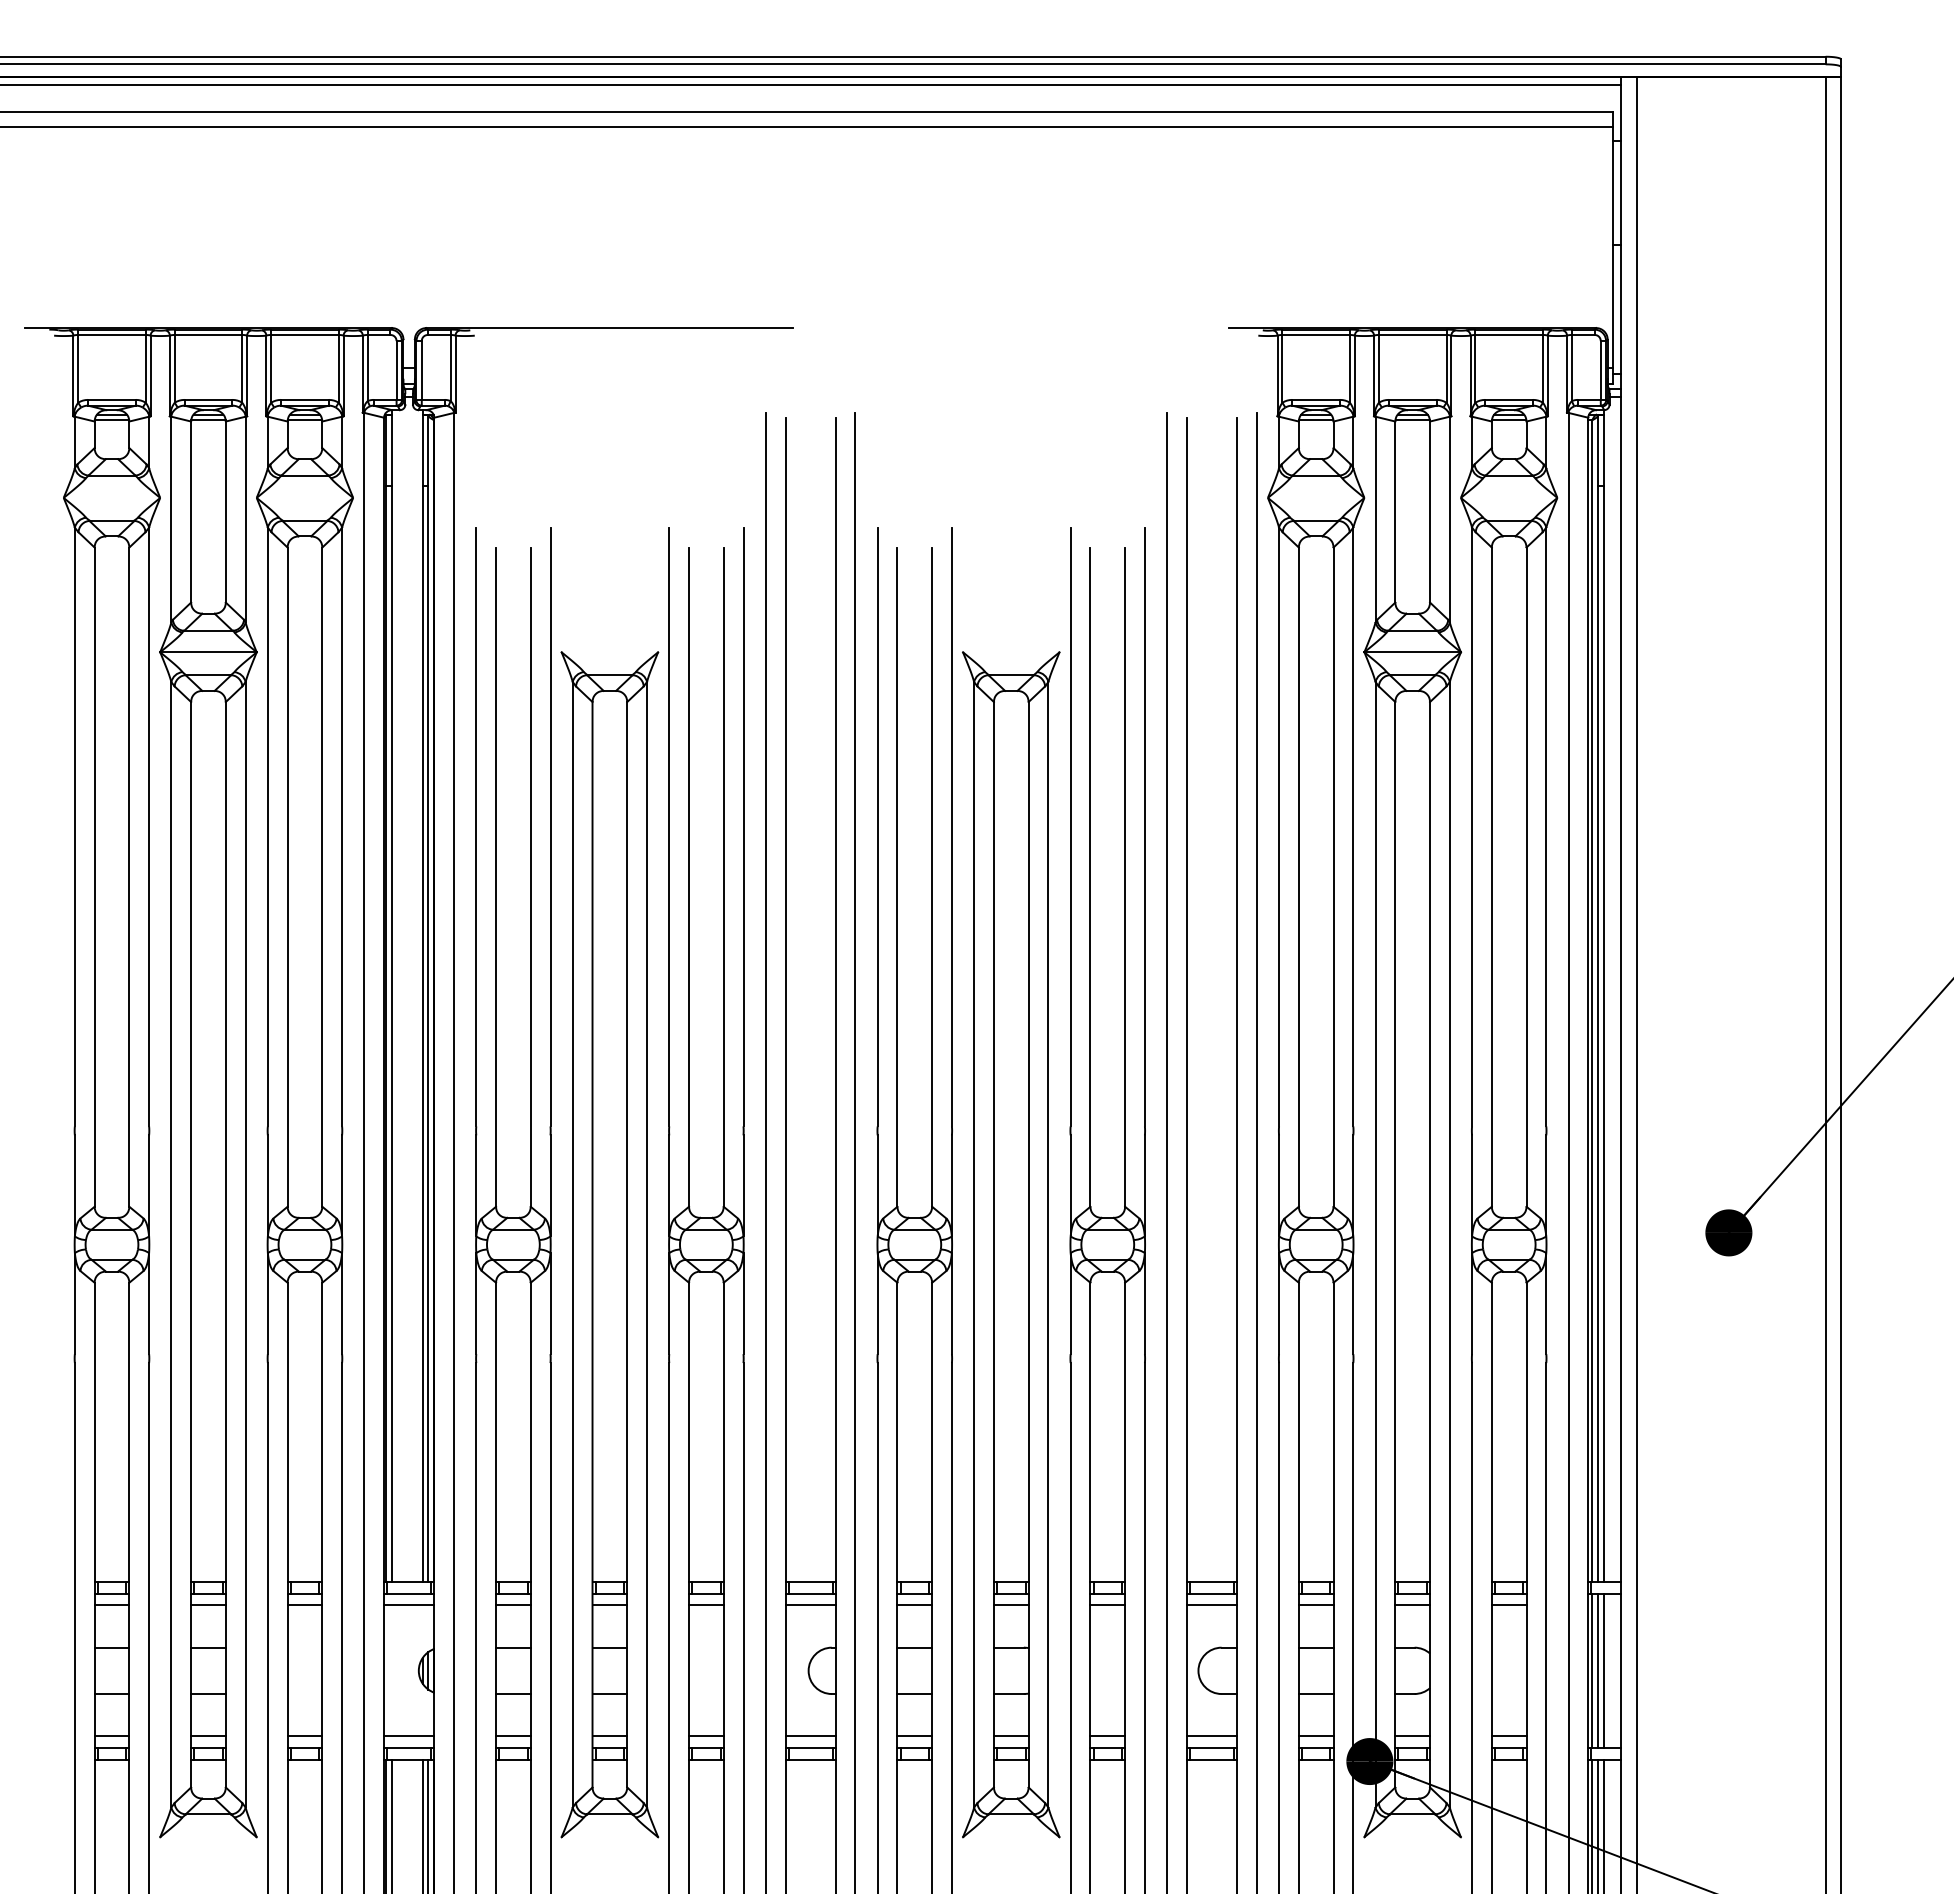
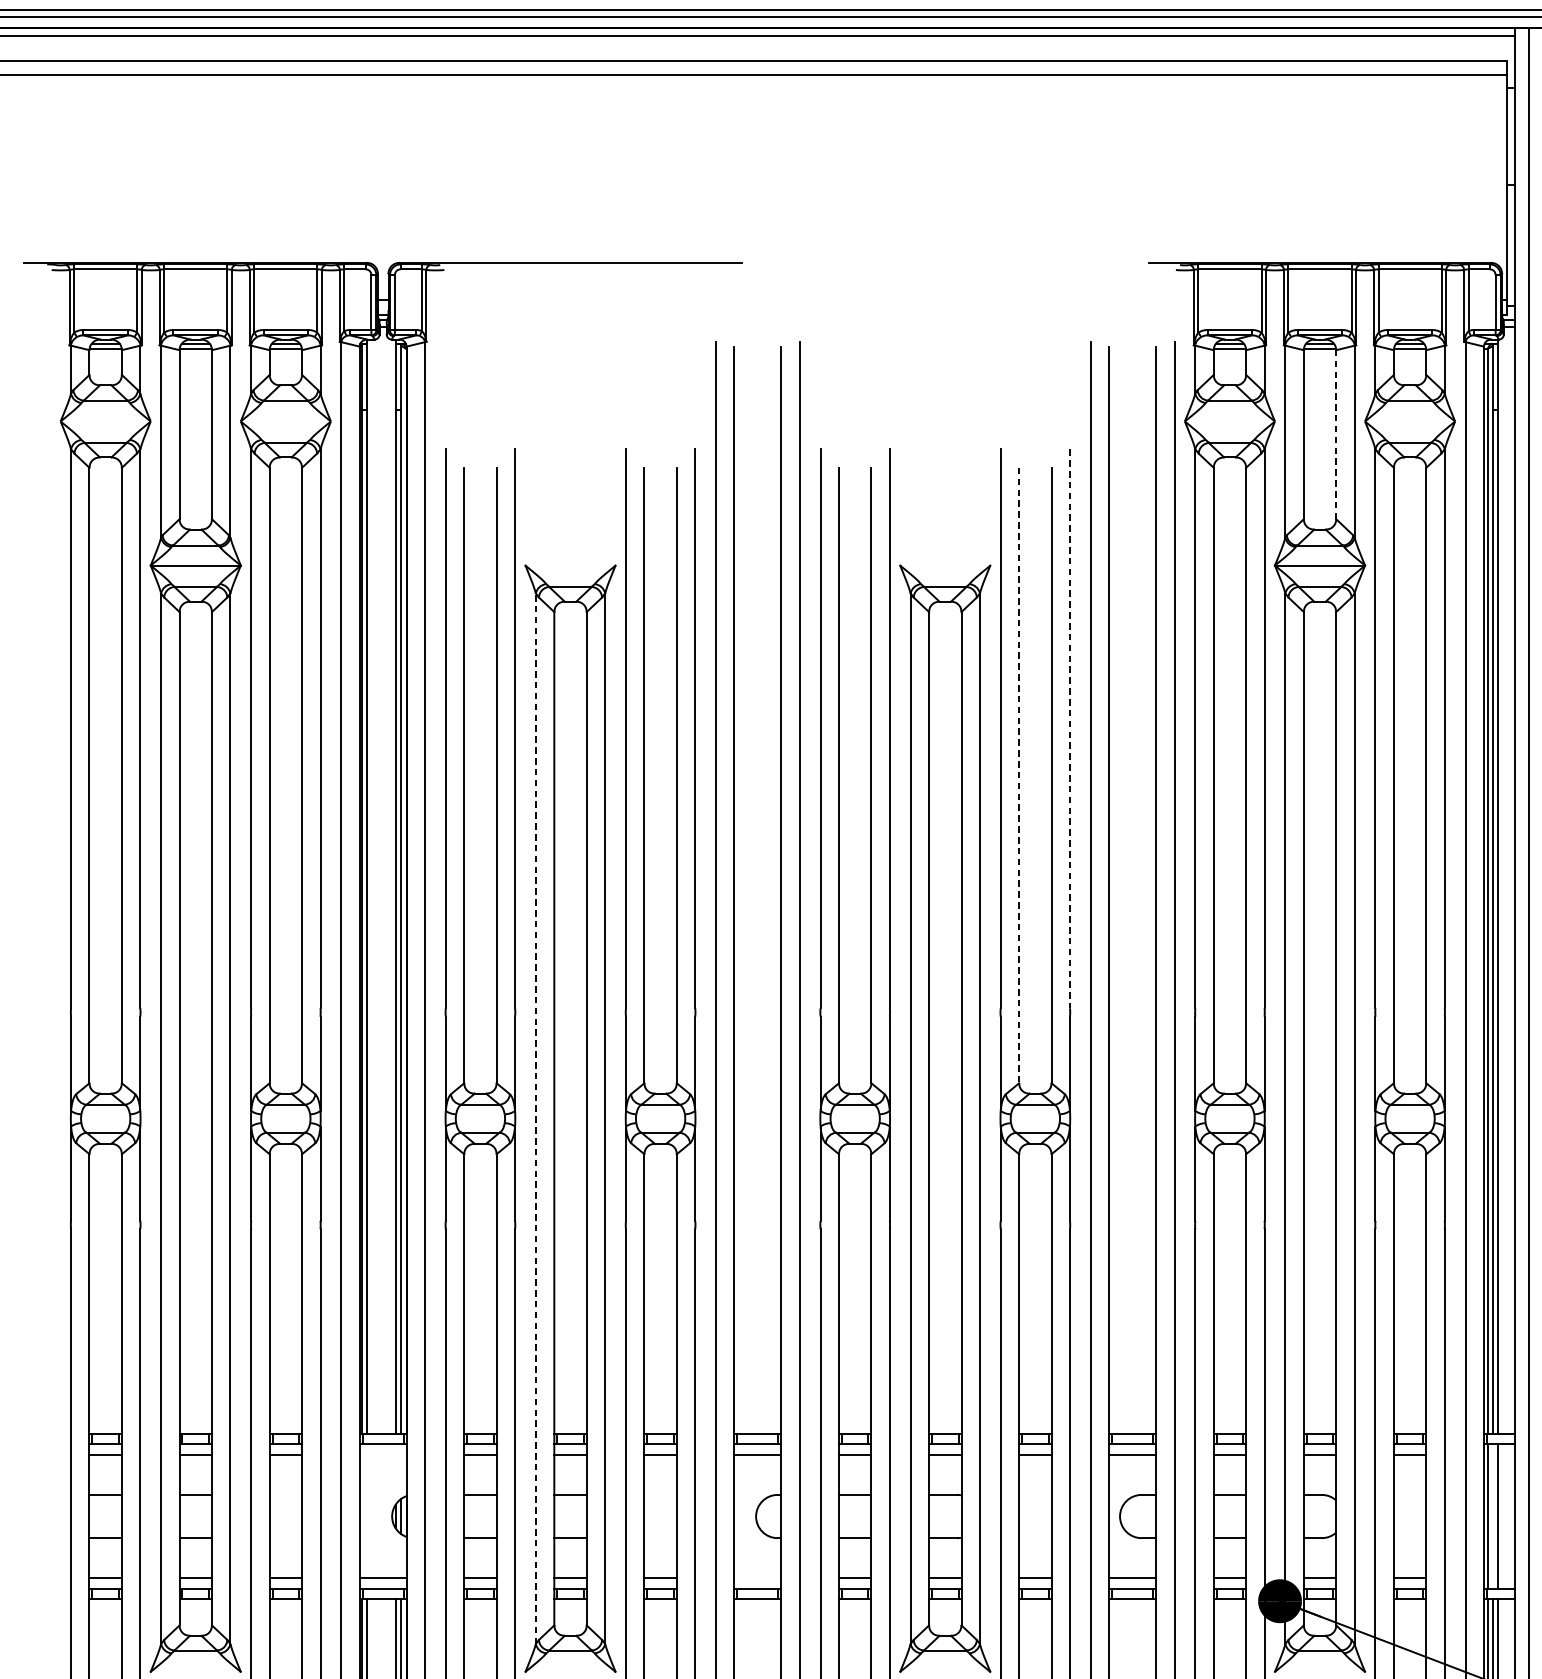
line: (1430, 512) -> (1336, 435), solid -> dashed
line: (1144, 827) -> (1069, 729), solid -> dashed
line: (1090, 877) -> (1019, 775), solid -> dashed
line: (572, 1244) -> (535, 1118), solid -> dashed
line: (409, 1605) -> (383, 1455), removed
line: (1597, 1670) -> (1492, 1516), removed
line: (810, 1736) -> (757, 1577), removed

